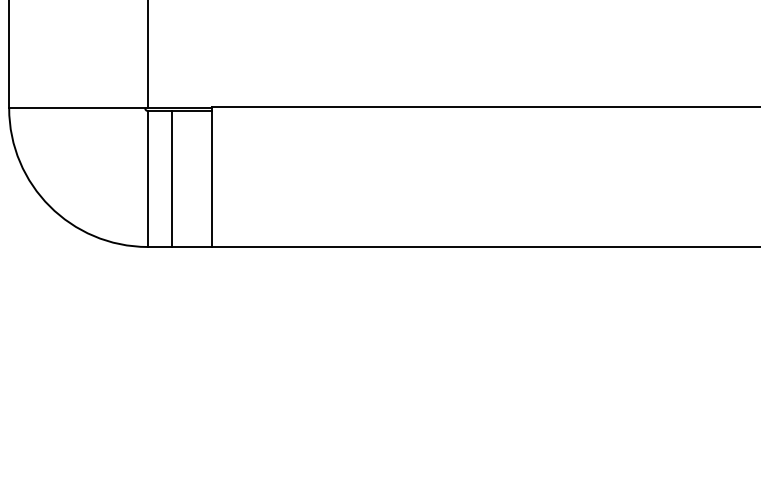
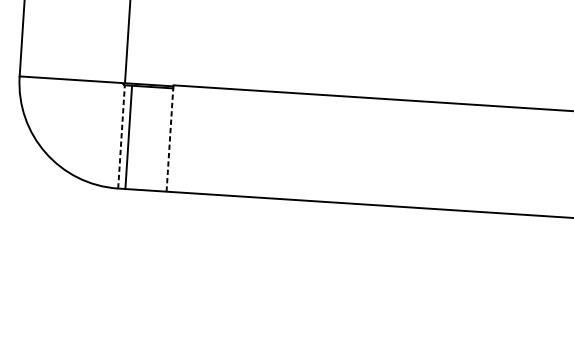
line: (211, 176) -> (169, 138), solid -> dashed
line: (147, 178) -> (121, 136), solid -> dashed
line: (172, 178) -> (128, 137), moved

